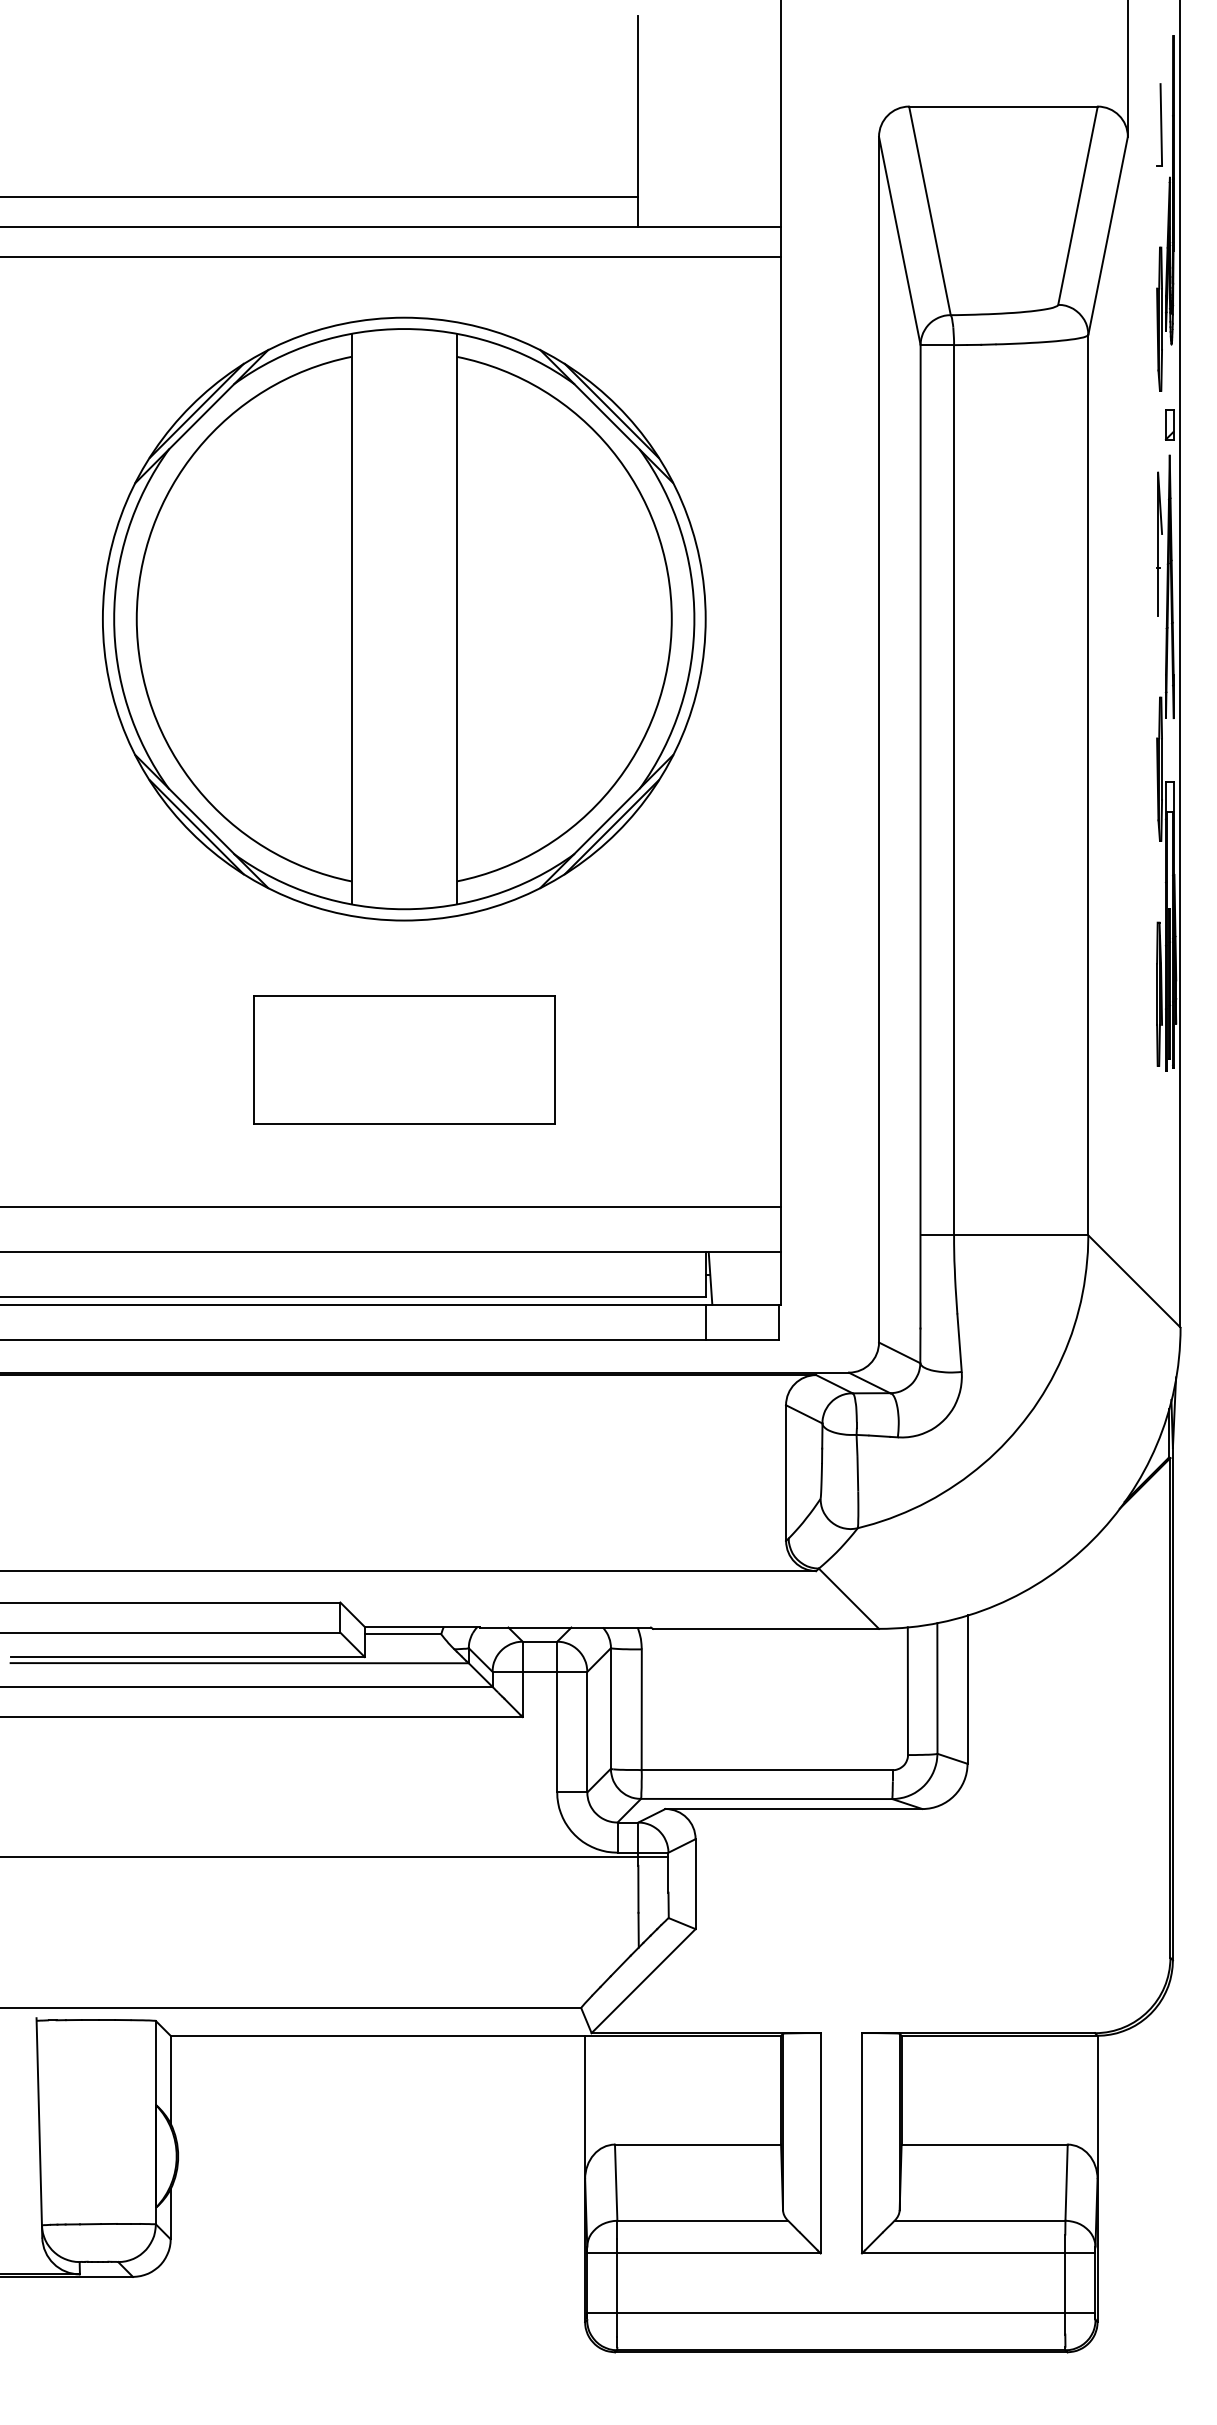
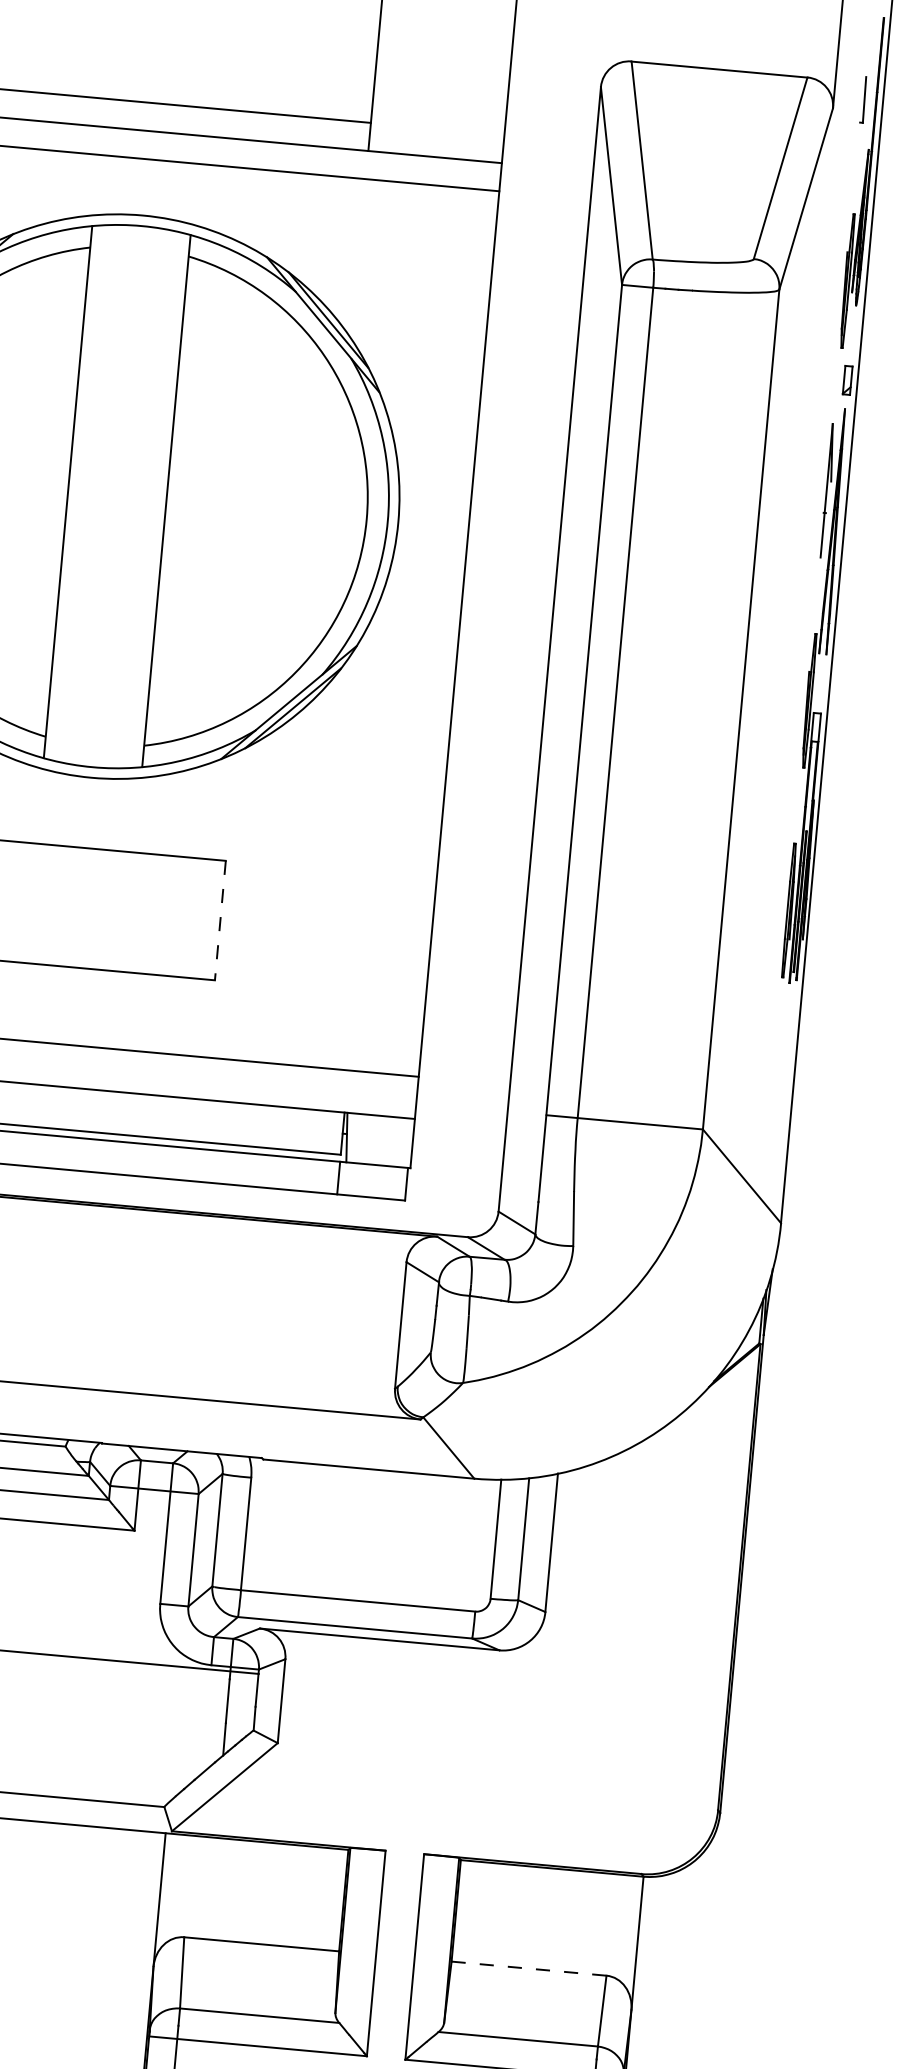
part: (1159, 124) -> (863, 99), size x0.6
line: (555, 1060) -> (220, 921), solid -> dashed
line: (985, 2144) -> (529, 1968), solid -> dashed

